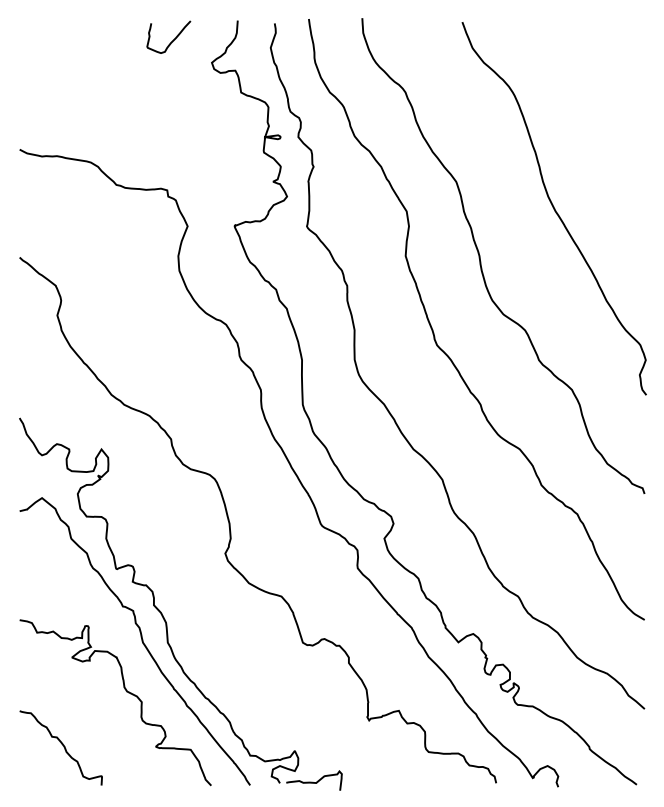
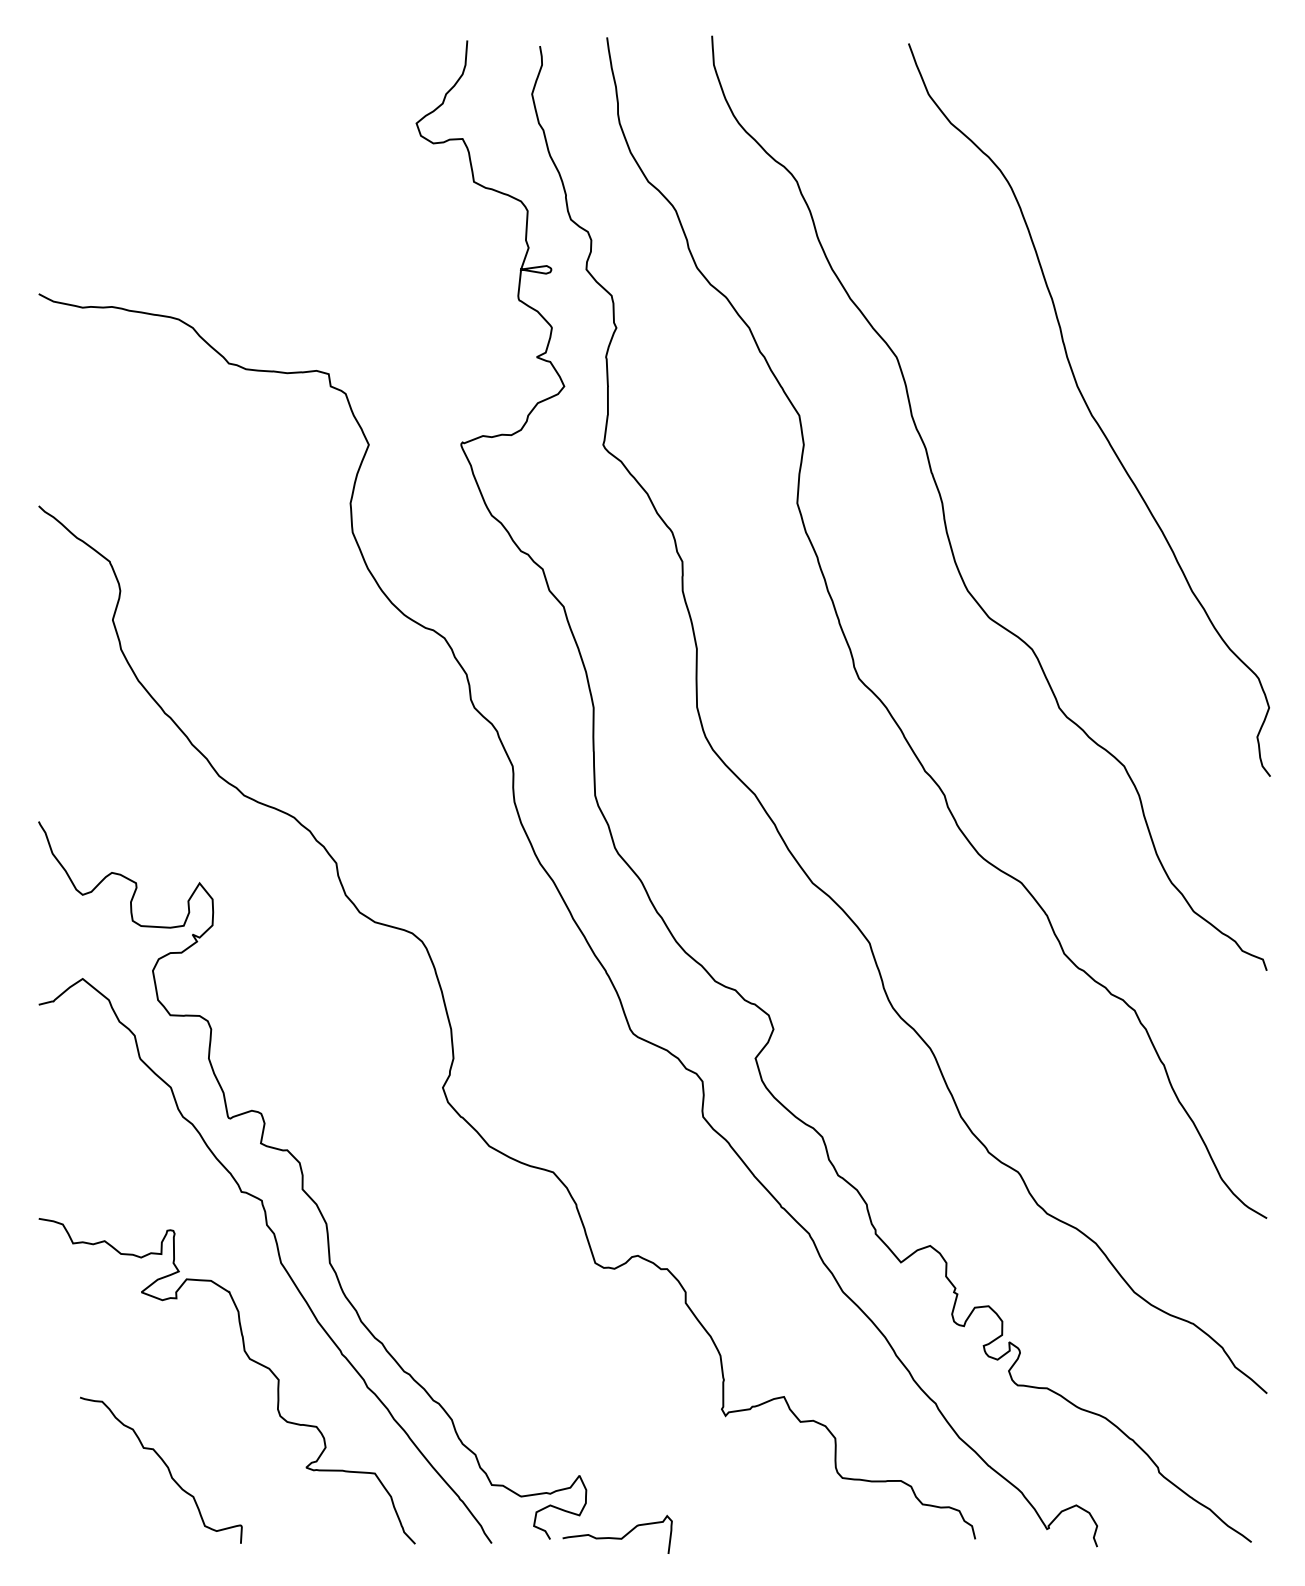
curve: (172, 40) -> (339, 79), removed
curve: (62, 745) -> (164, 1465), moved

